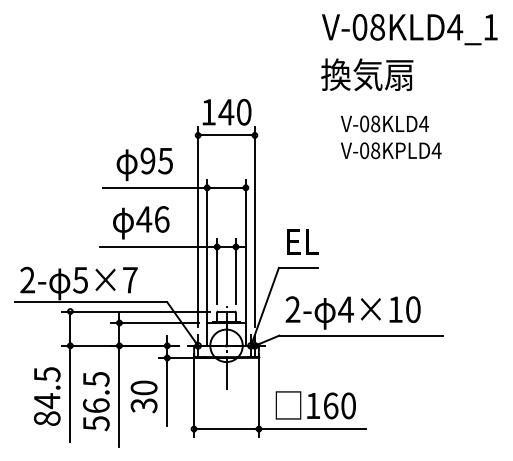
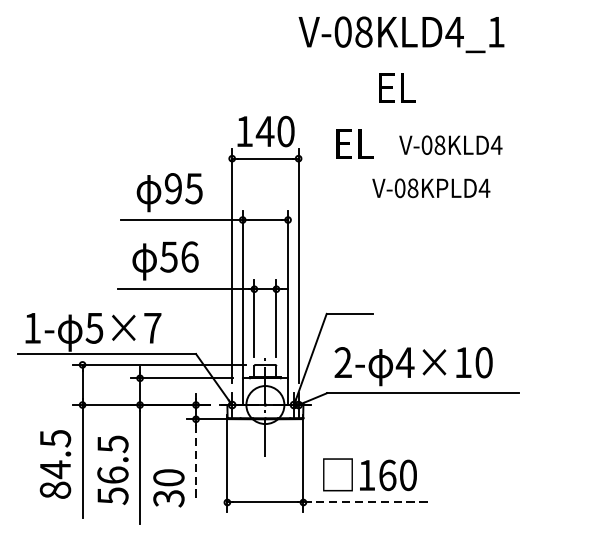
text: (409, 29) -> (401, 34), moved
text: (367, 74) -> (430, 87), 換気扇 -> EL
text: (391, 150) -> (431, 188), moved
text: (144, 219) -> (169, 257), 46 -> 56
text: (302, 241) -> (354, 143), moved
text: (27, 279) -> (32, 327), 2- -> 1-
line: (167, 394) -> (196, 462), solid -> dashed
text: (143, 396) -> (168, 487), moved
line: (312, 429) -> (366, 503), solid -> dashed

